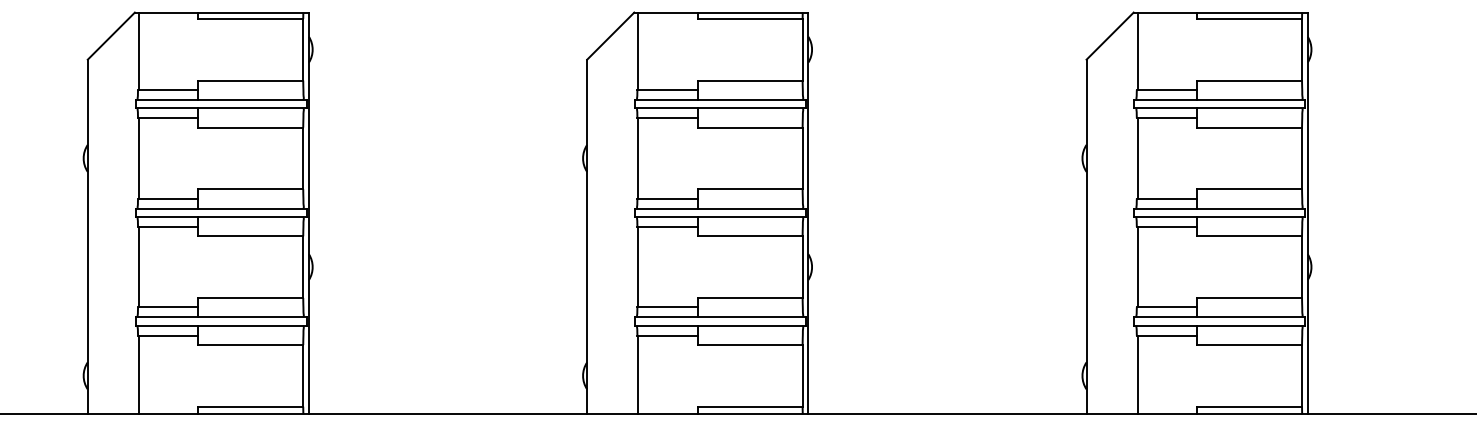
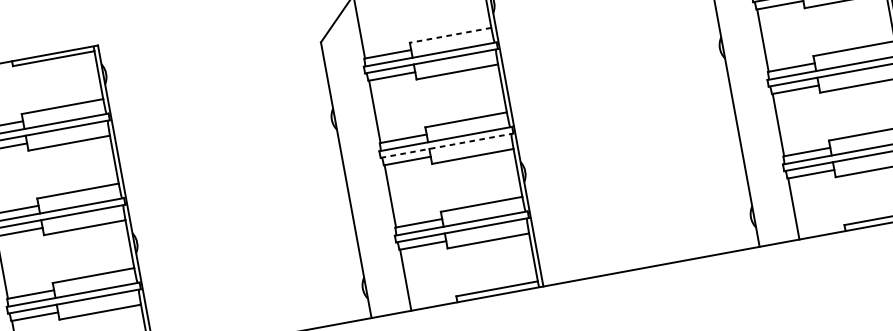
line: (749, 80) -> (450, 35), solid -> dashed
line: (721, 217) -> (447, 145), solid -> dashed

